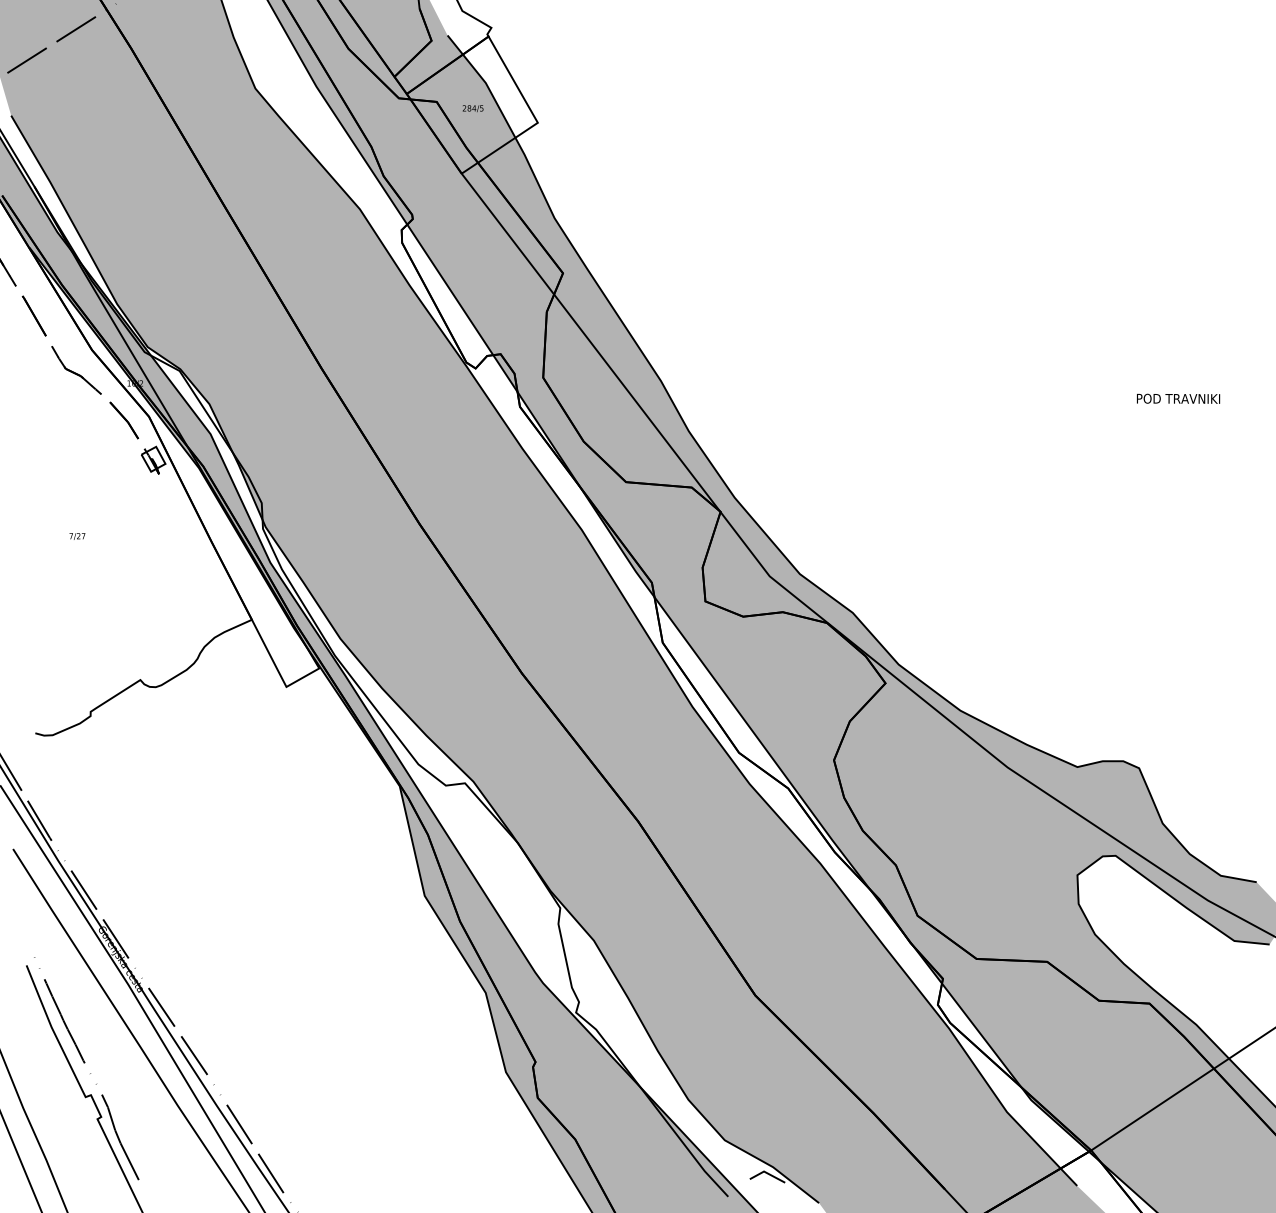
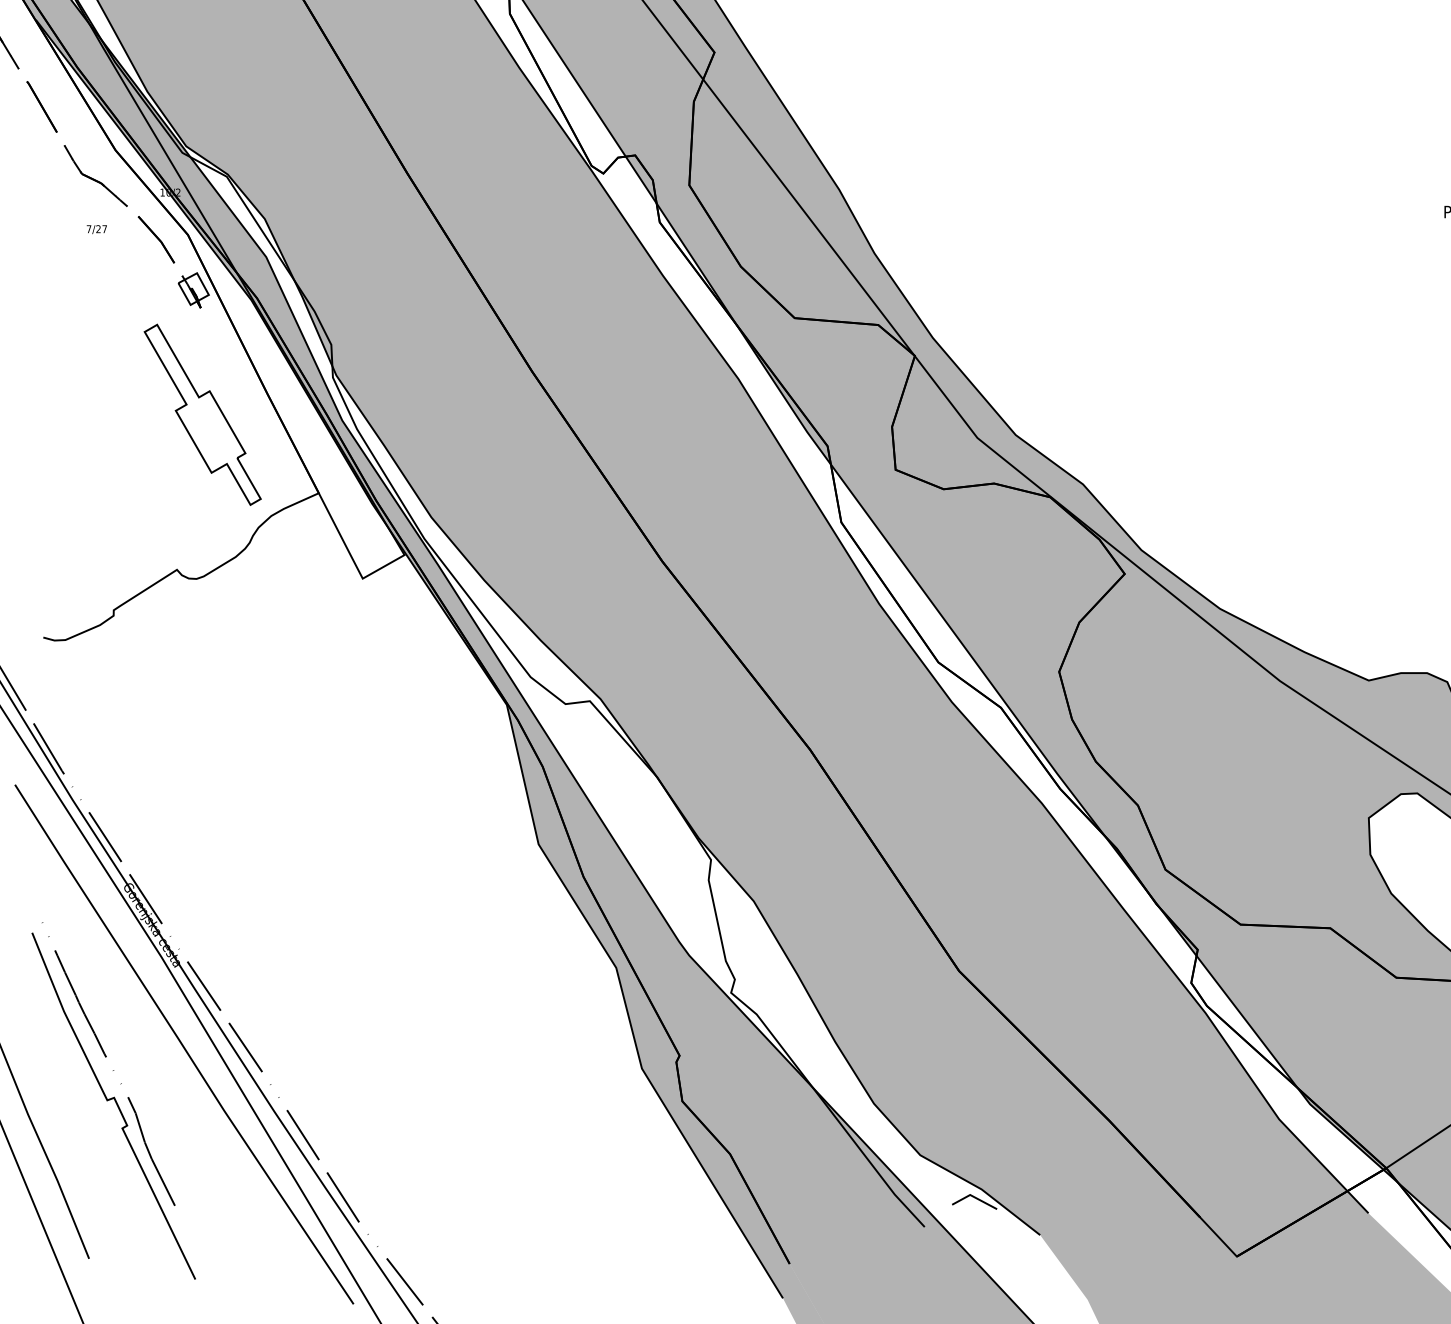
text: (77, 536) -> (96, 229), moved
part: (160, 557) -> (202, 413), added

